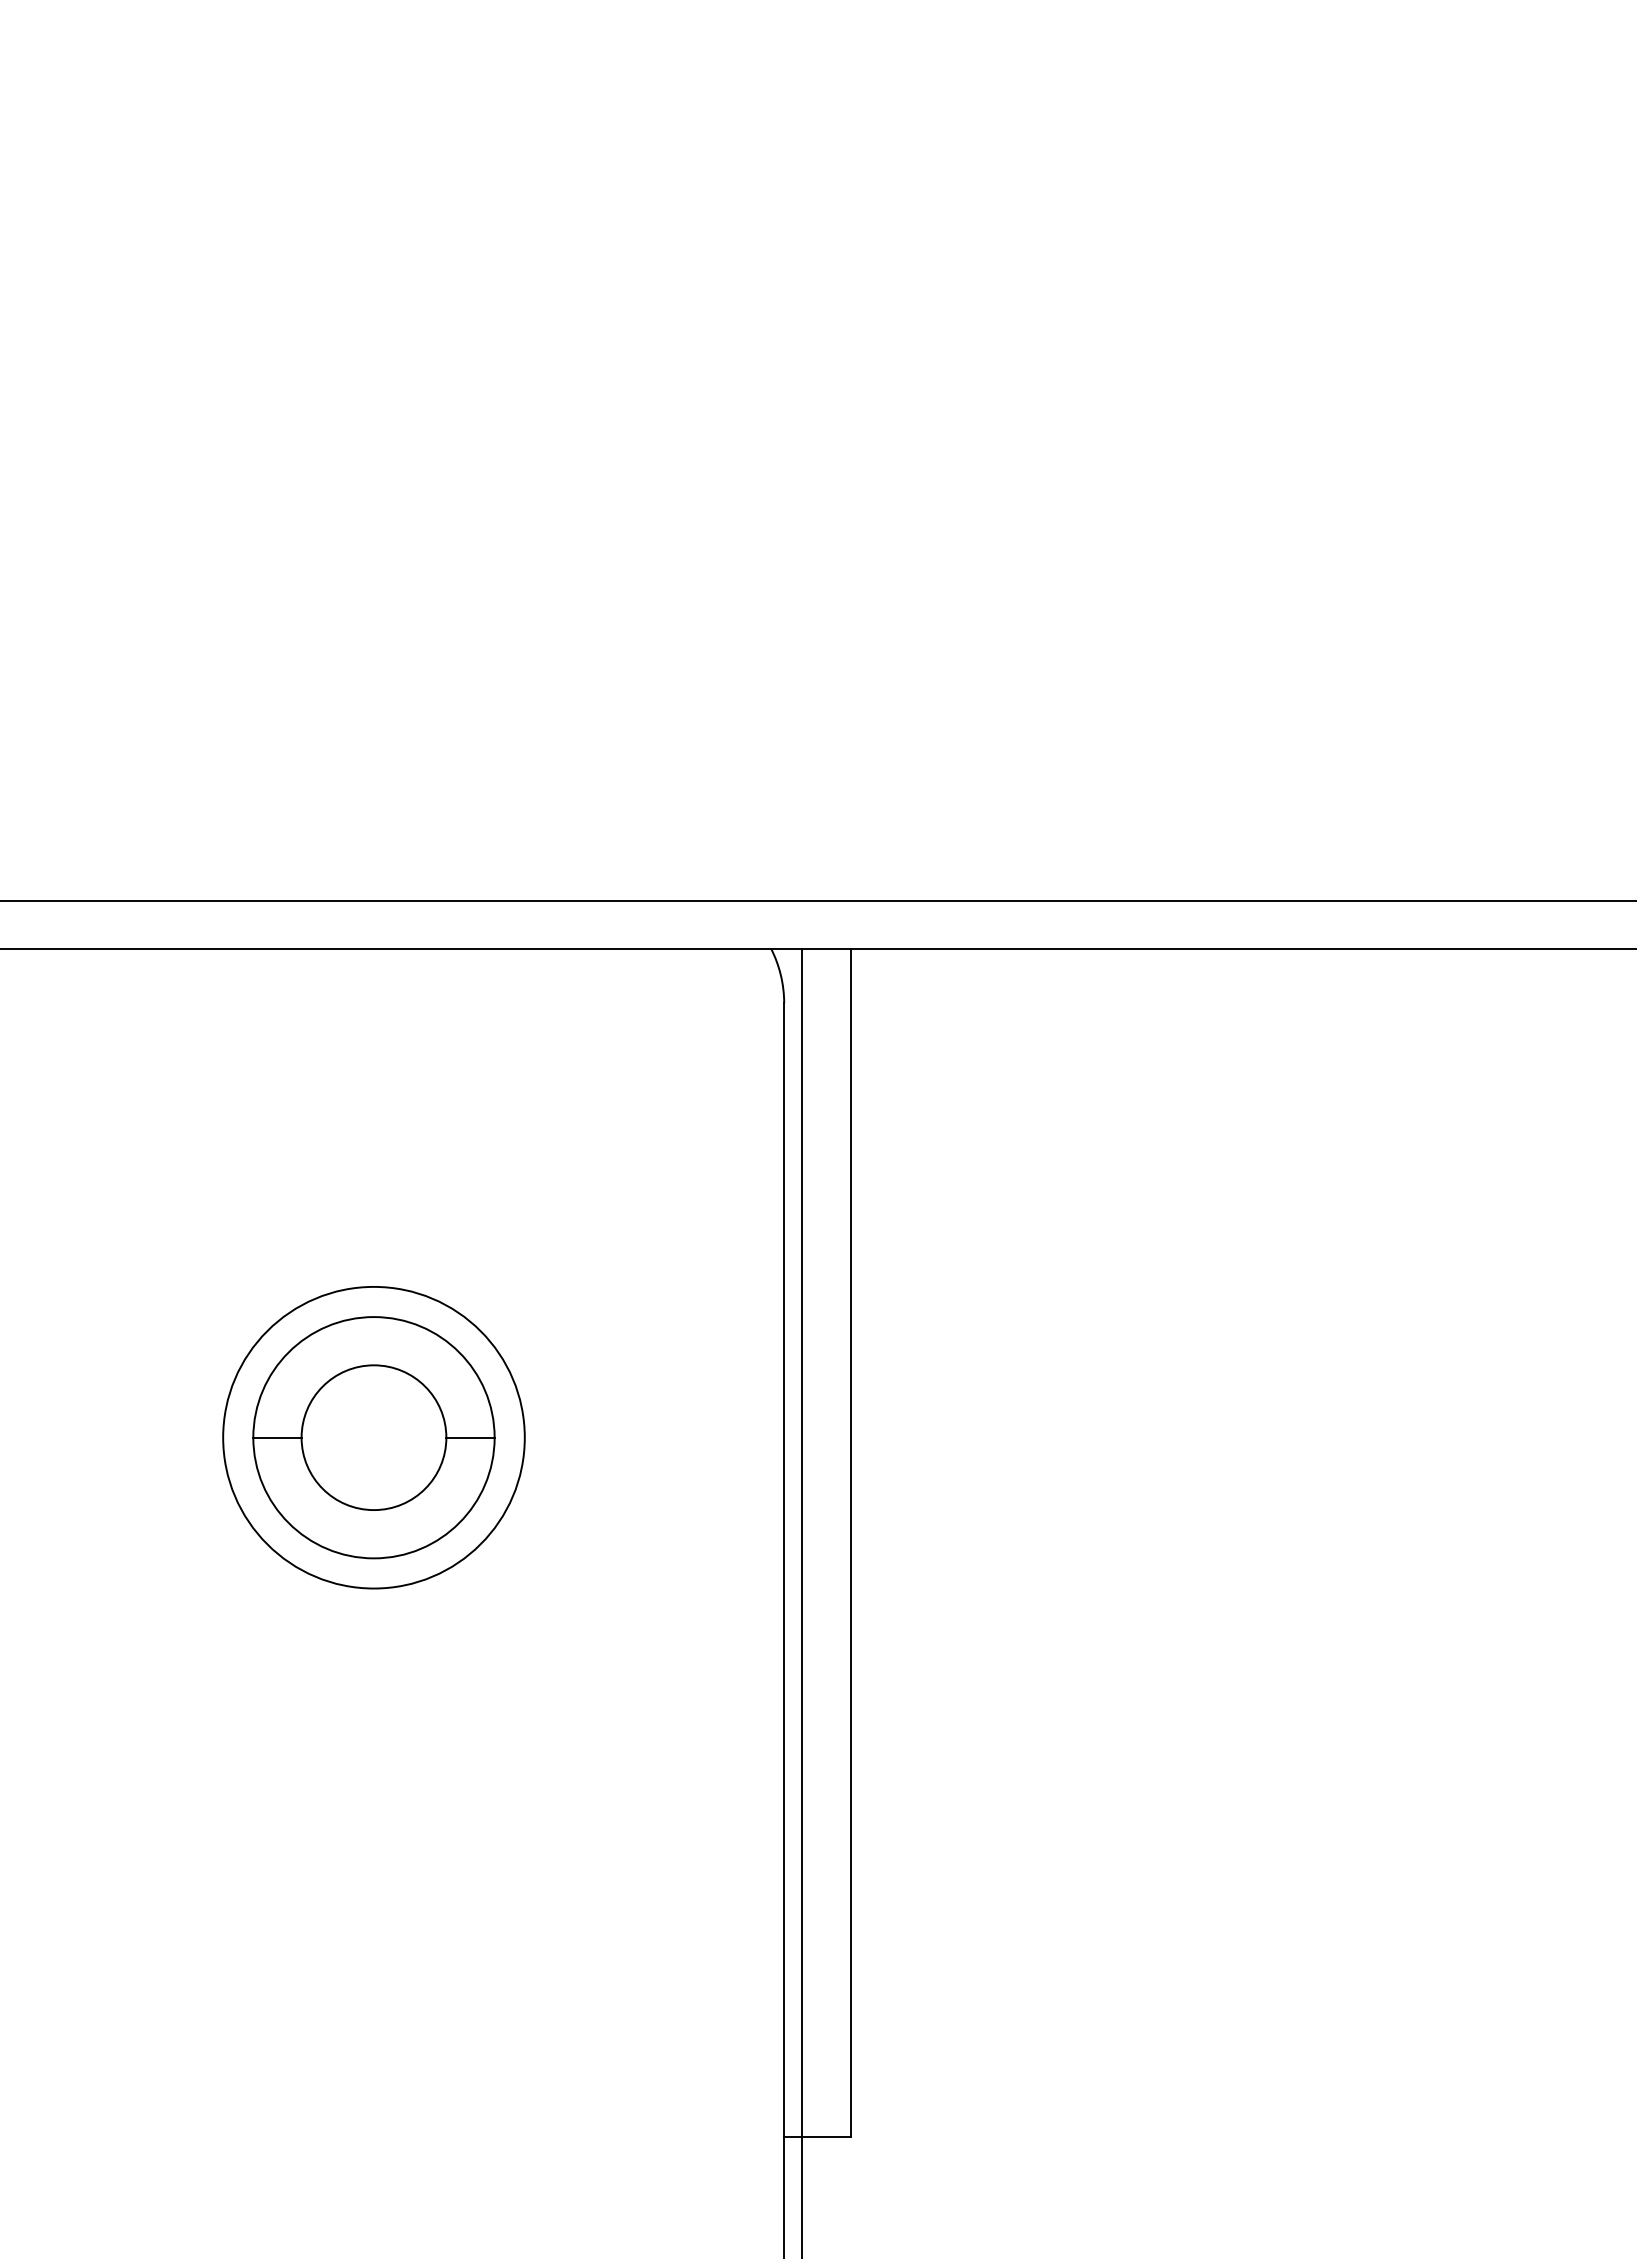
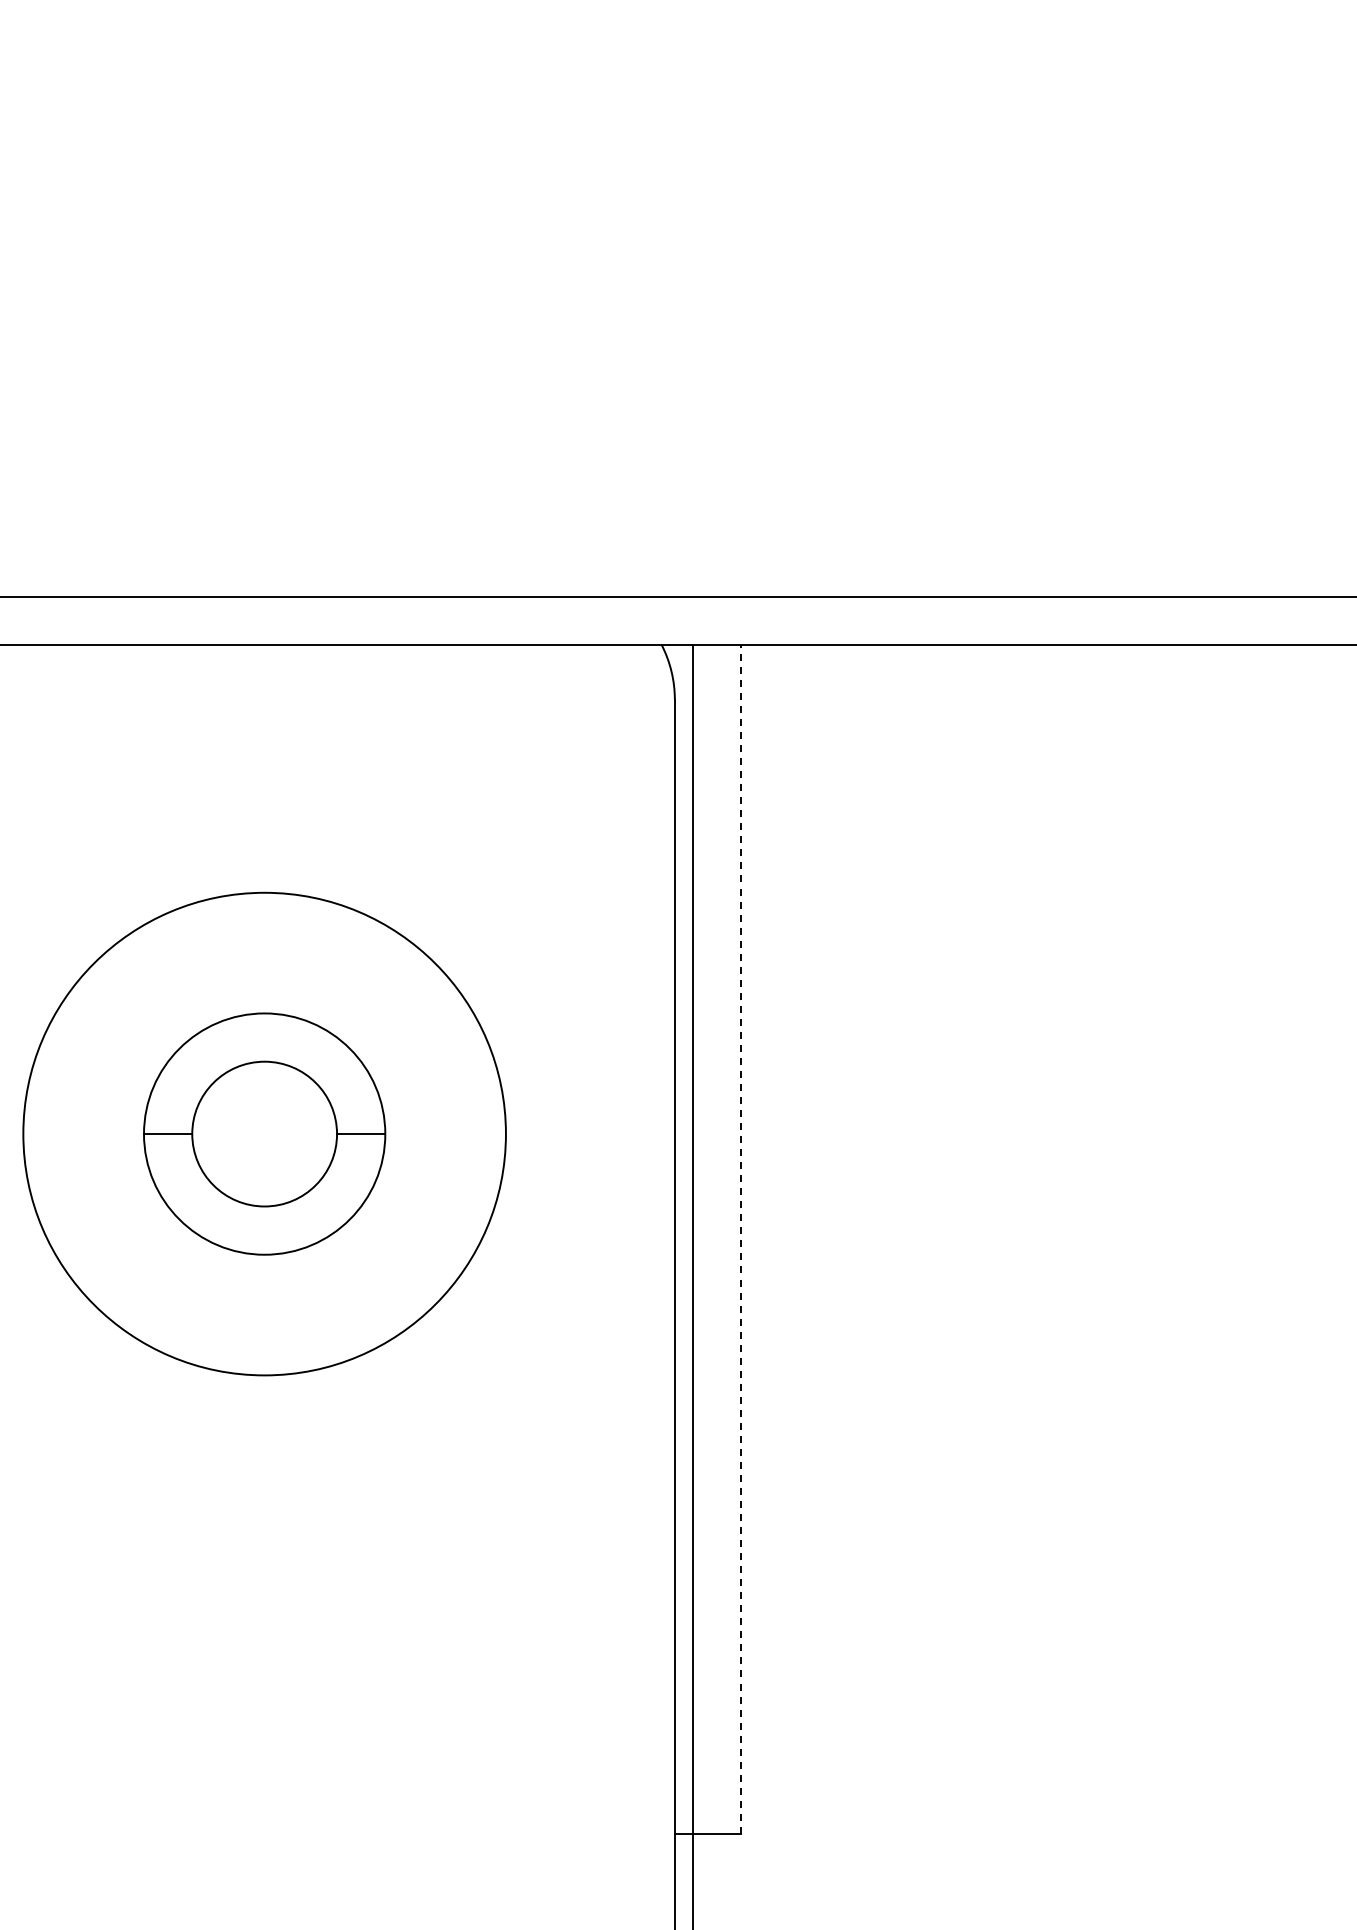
circle: (373, 1437) -> (264, 1133), size x1.6
line: (850, 1542) -> (741, 1238), solid -> dashed

